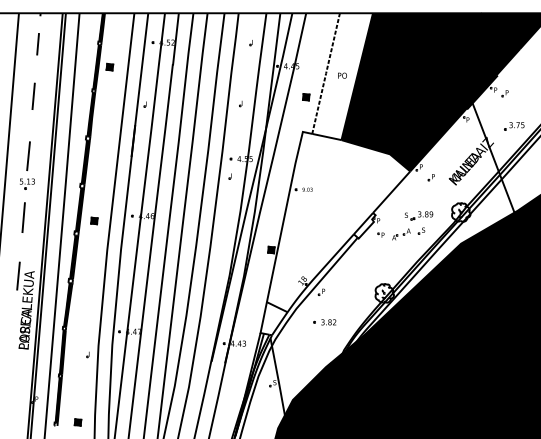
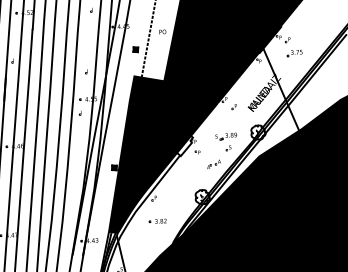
part: (240, 103) -> (86, 71), moved
part: (514, 126) -> (294, 53), moved
fill: (335, 233) -> (162, 153), added
part: (401, 234) -> (214, 164), moved

